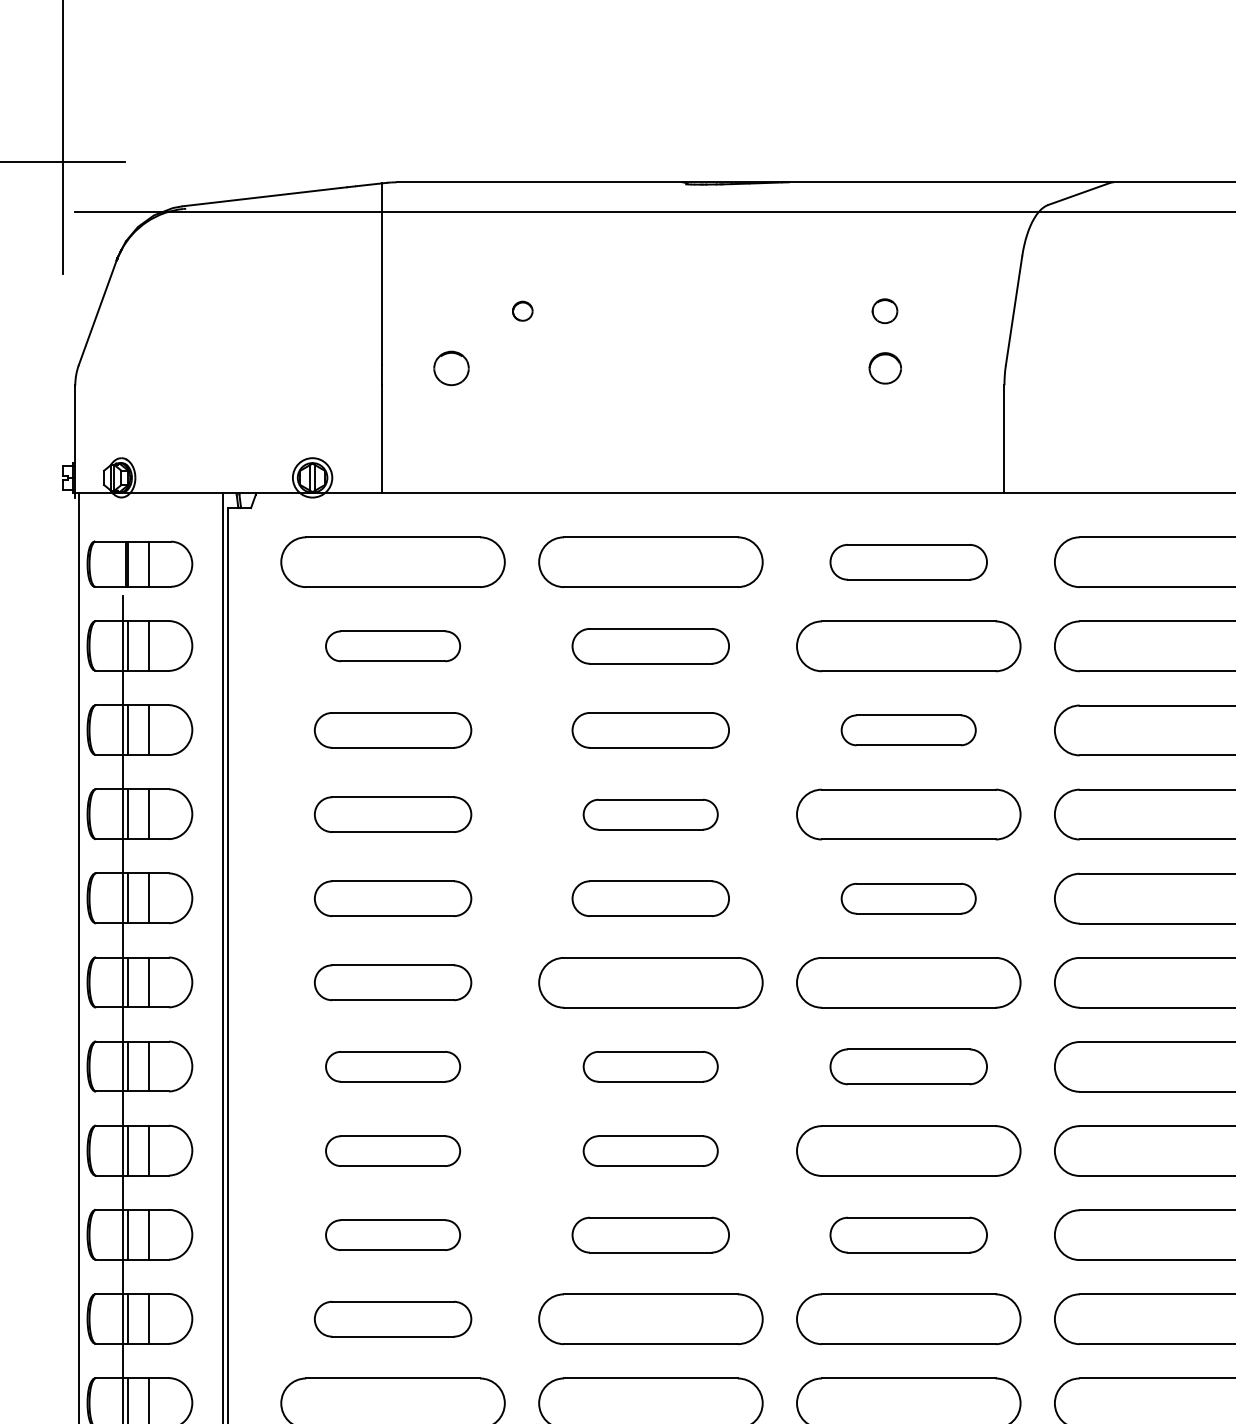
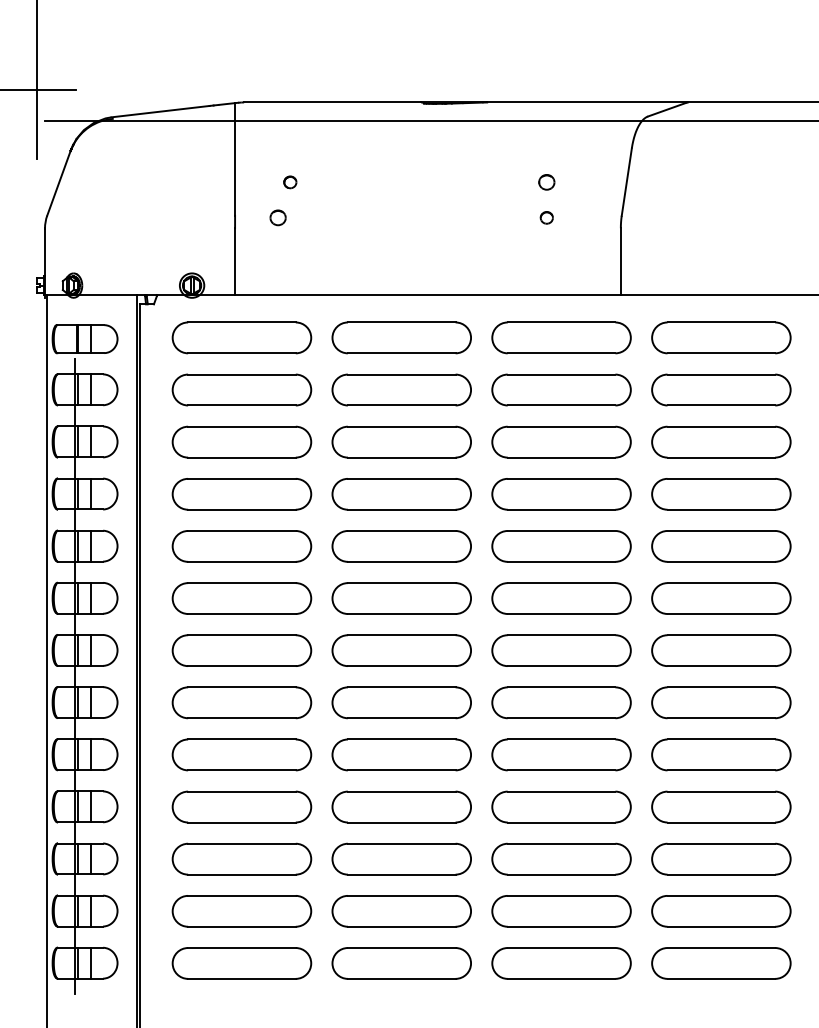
part: (523, 311) -> (290, 182), moved
part: (450, 367) -> (277, 217), size x0.71
part: (884, 367) -> (546, 217), size x0.62
part: (908, 561) -> (561, 337), size x1.43
part: (392, 645) -> (241, 389), size x1.67
part: (650, 645) -> (401, 389), size x1.43
part: (392, 729) -> (241, 441), size x1.43
part: (650, 729) -> (401, 441), size x1.43
part: (908, 729) -> (561, 441), size x1.67
part: (392, 814) -> (241, 494), size x1.43
part: (650, 814) -> (401, 494), size x1.67
part: (392, 898) -> (241, 546), size x1.43
part: (650, 898) -> (401, 546), size x1.43
part: (908, 898) -> (561, 546), size x1.67
part: (392, 982) -> (241, 598), size x1.43
part: (392, 1066) -> (241, 650), size x1.67
part: (650, 1066) -> (401, 650), size x1.67
part: (908, 1066) -> (561, 650), size x1.43
part: (392, 1150) -> (241, 702), size x1.67
part: (650, 1150) -> (401, 702), size x1.67
part: (392, 1234) -> (241, 754), size x1.67
part: (650, 1234) -> (401, 754), size x1.43
part: (908, 1234) -> (561, 754), size x1.43
part: (392, 1318) -> (241, 806), size x1.43

